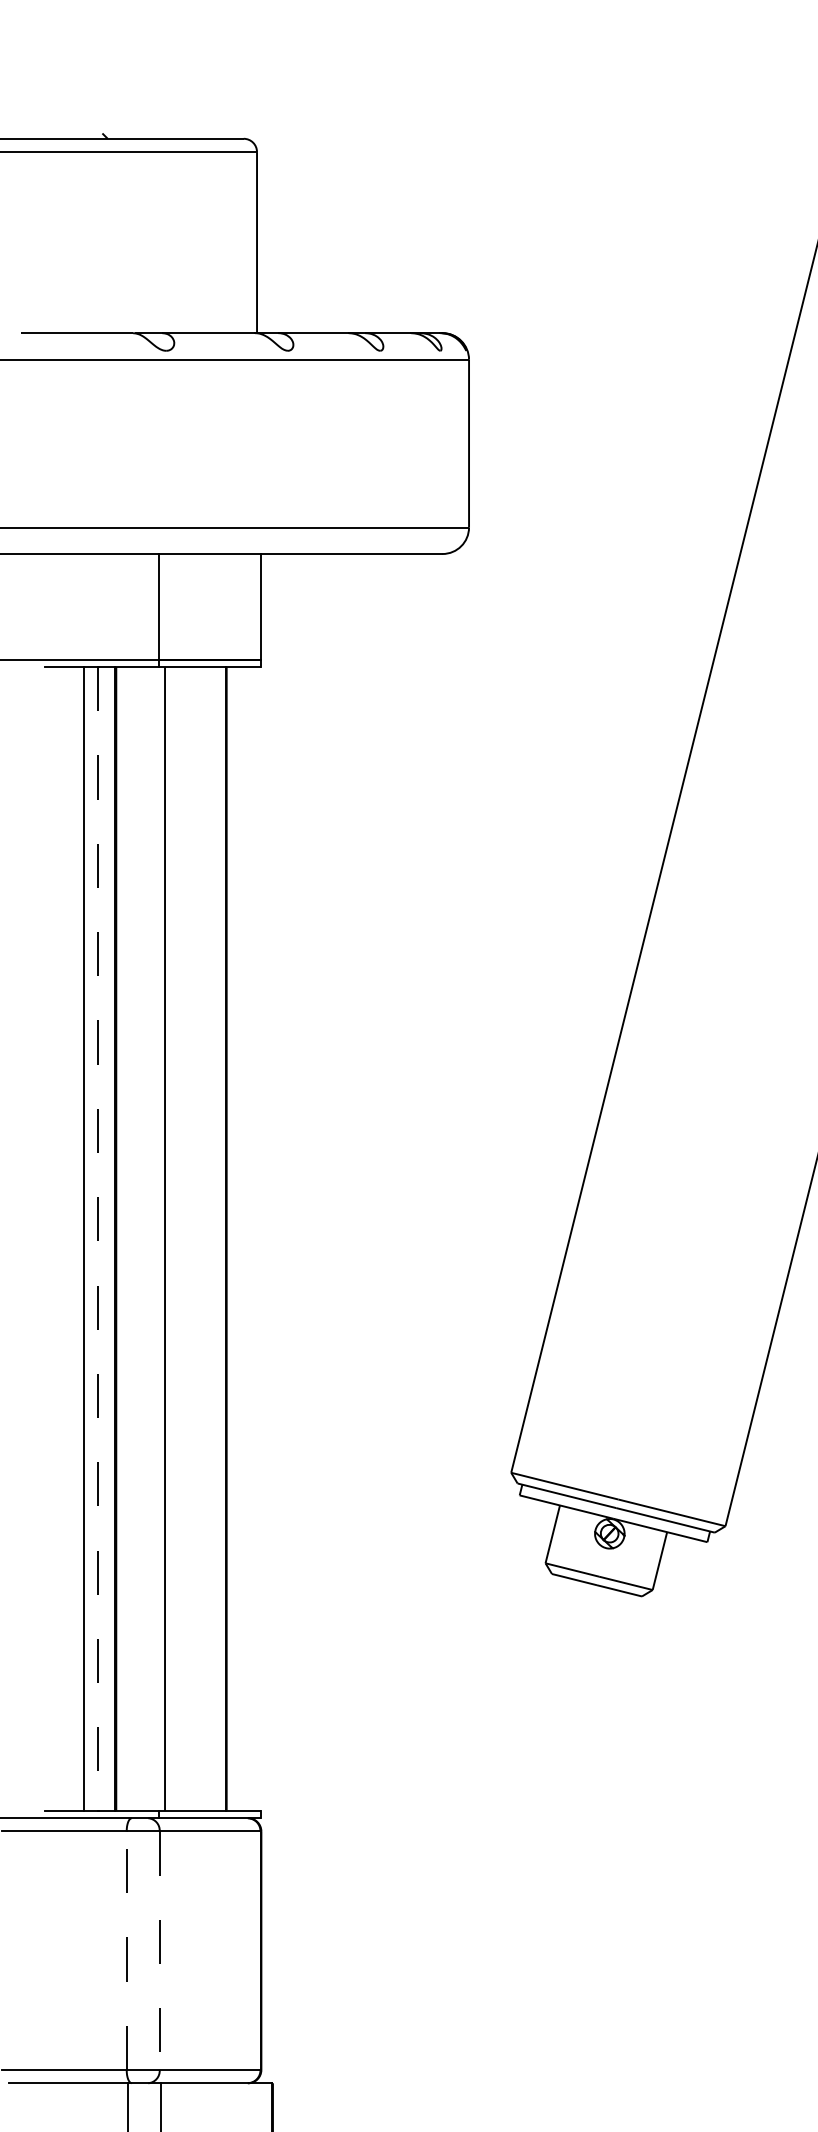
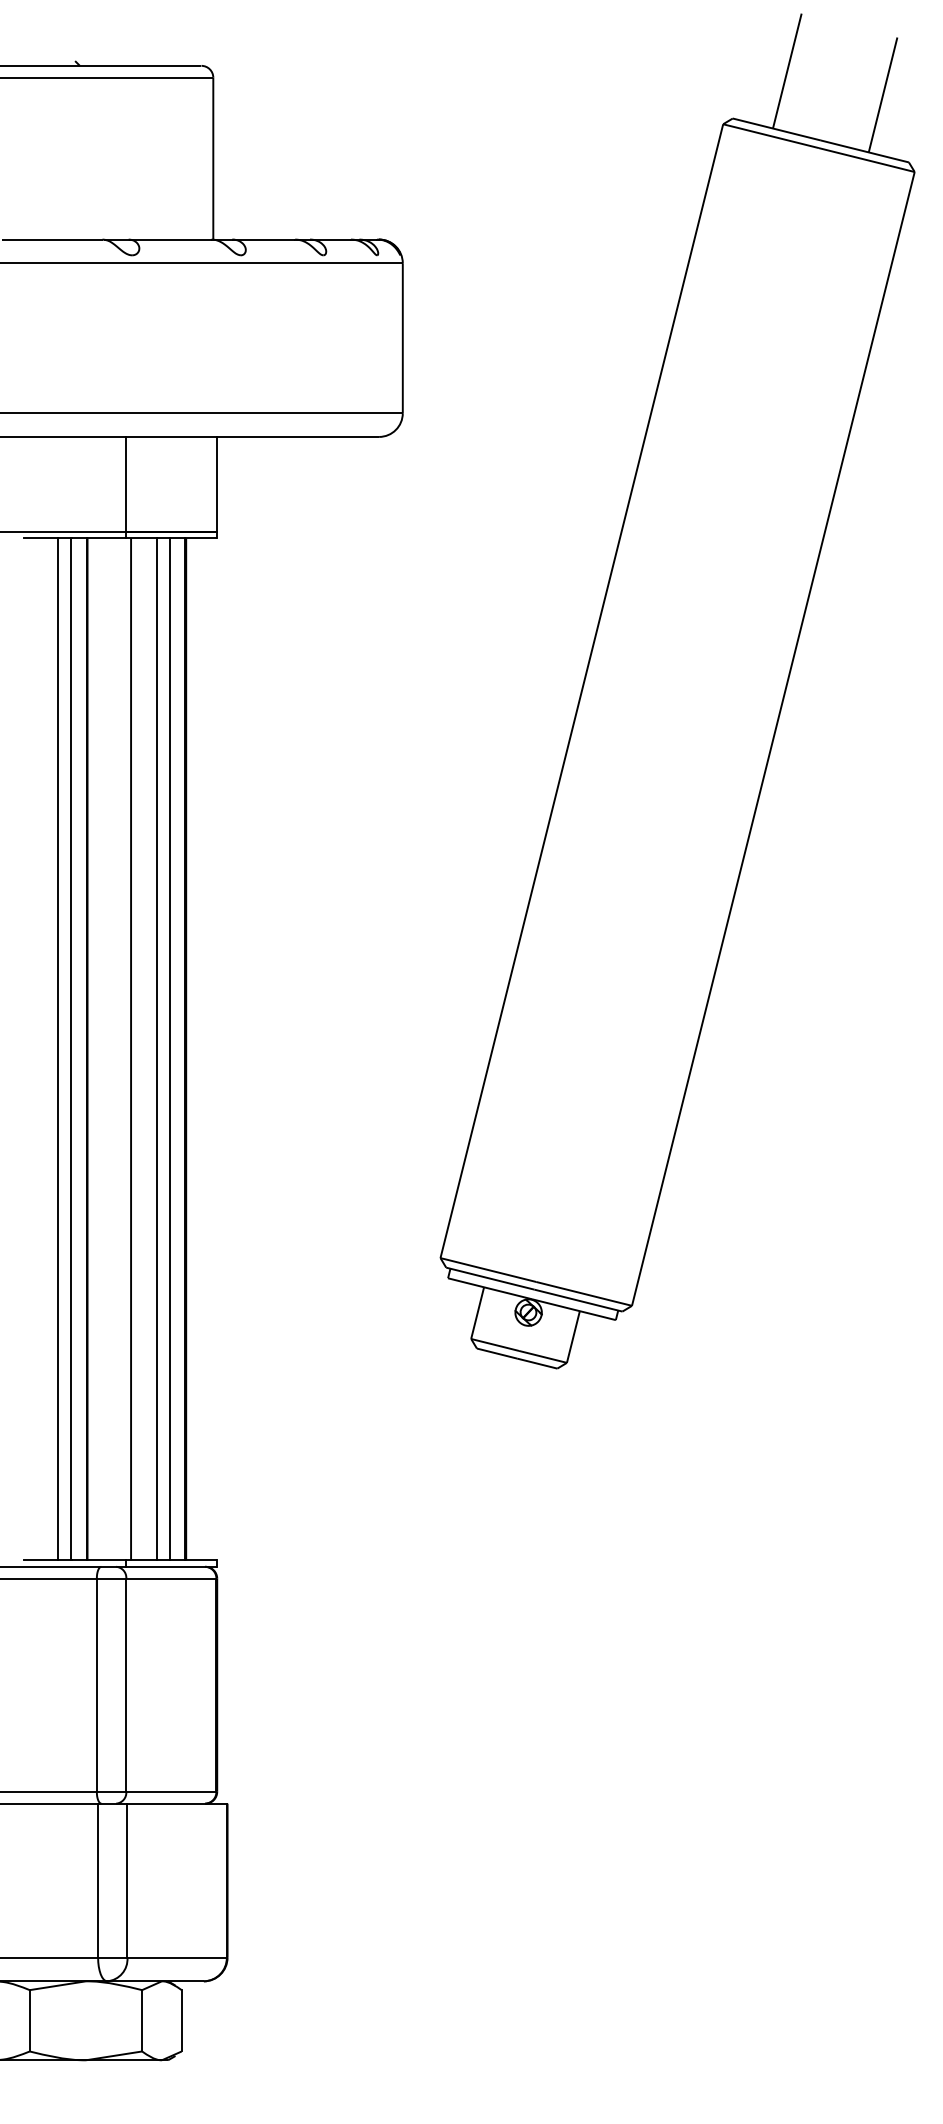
line: (97, 1239) -> (70, 1049), dashed -> solid
line: (194, 1239) -> (157, 1049), added
line: (208, 1239) -> (169, 1049), added
line: (126, 1951) -> (96, 1685), dashed -> solid
line: (159, 1951) -> (126, 1685), dashed -> solid

